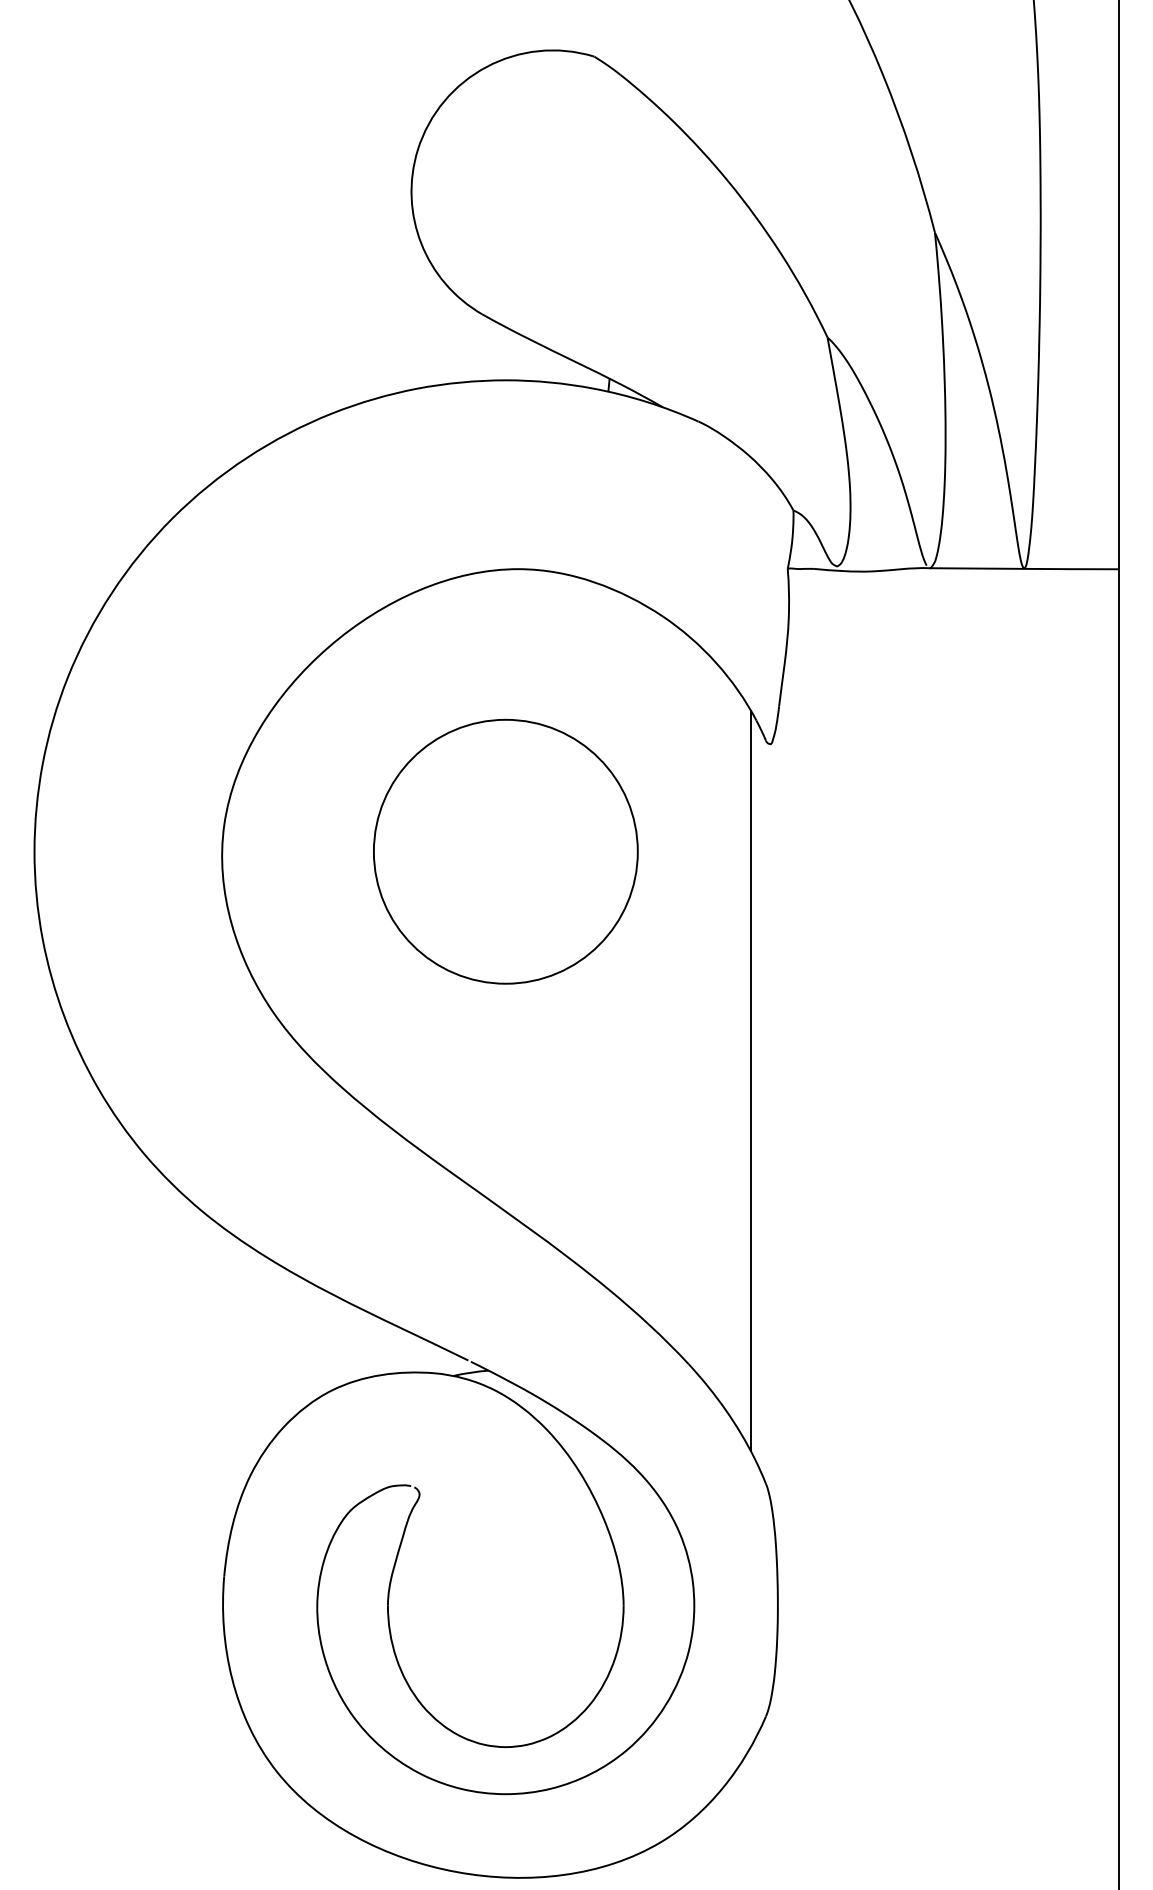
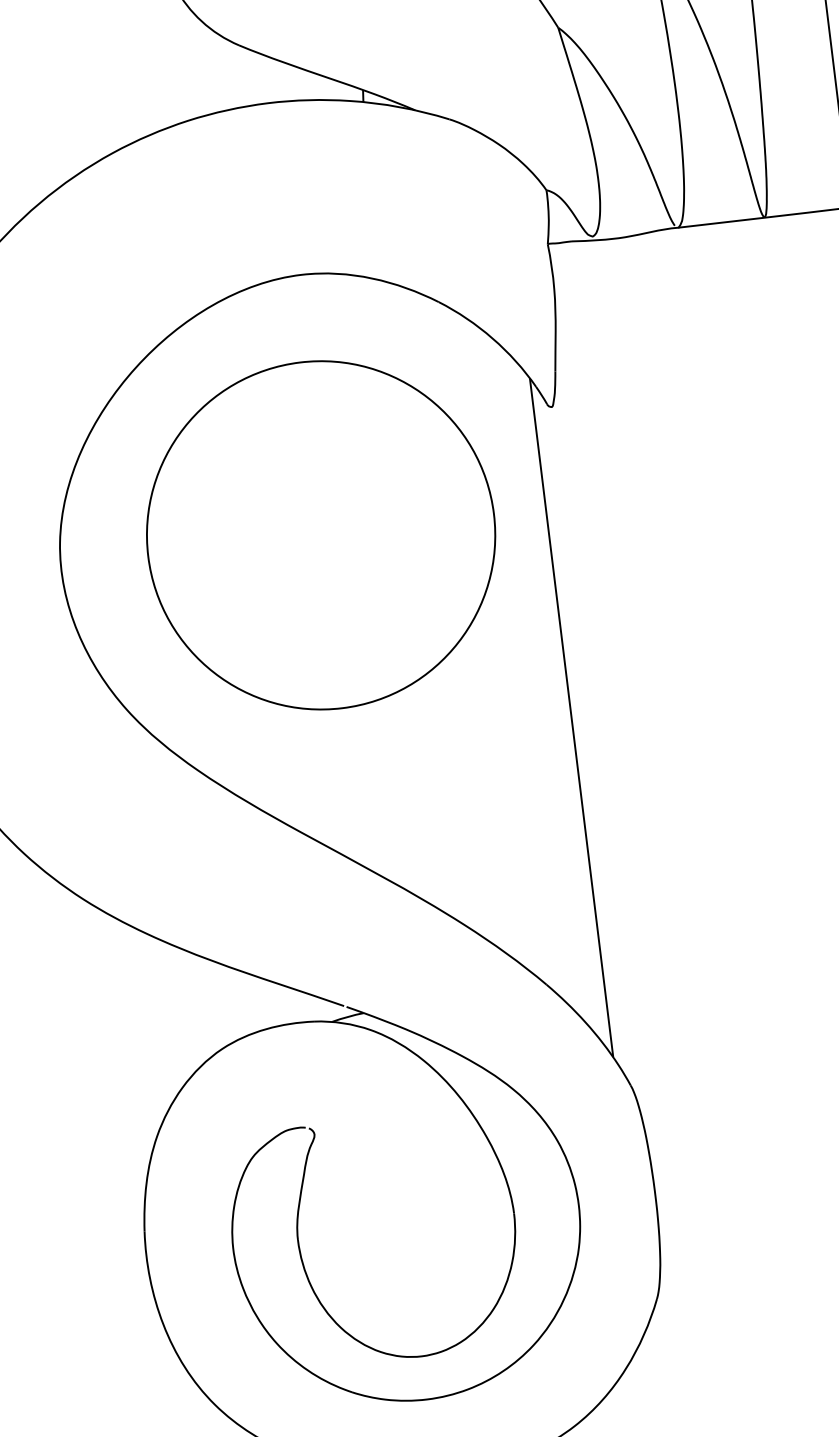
part: (505, 851) -> (320, 535), size x1.43

